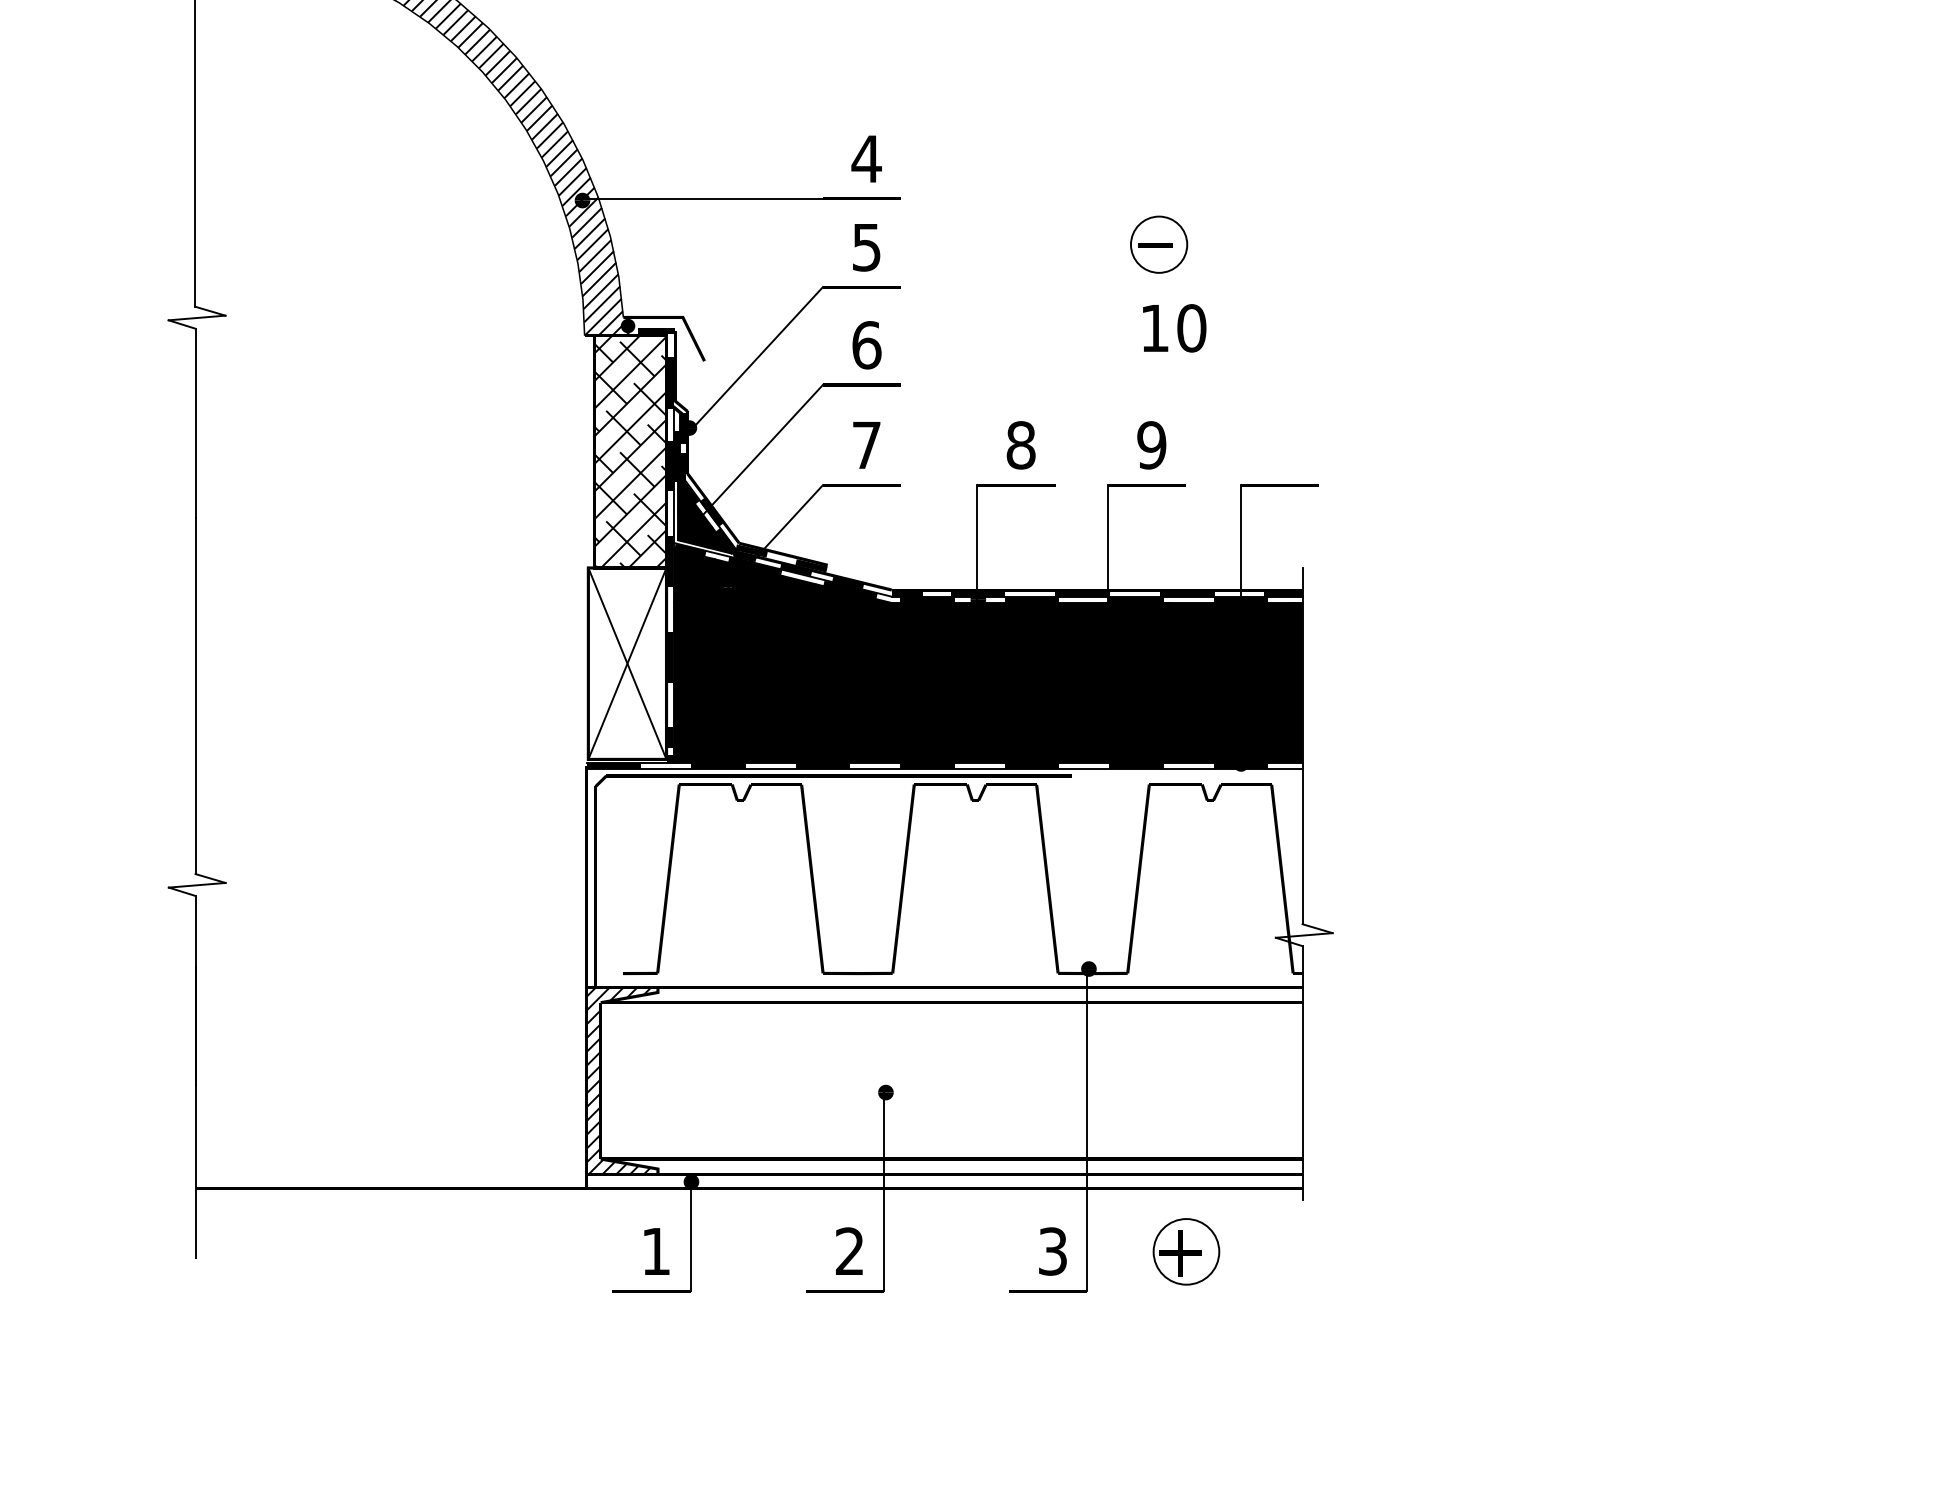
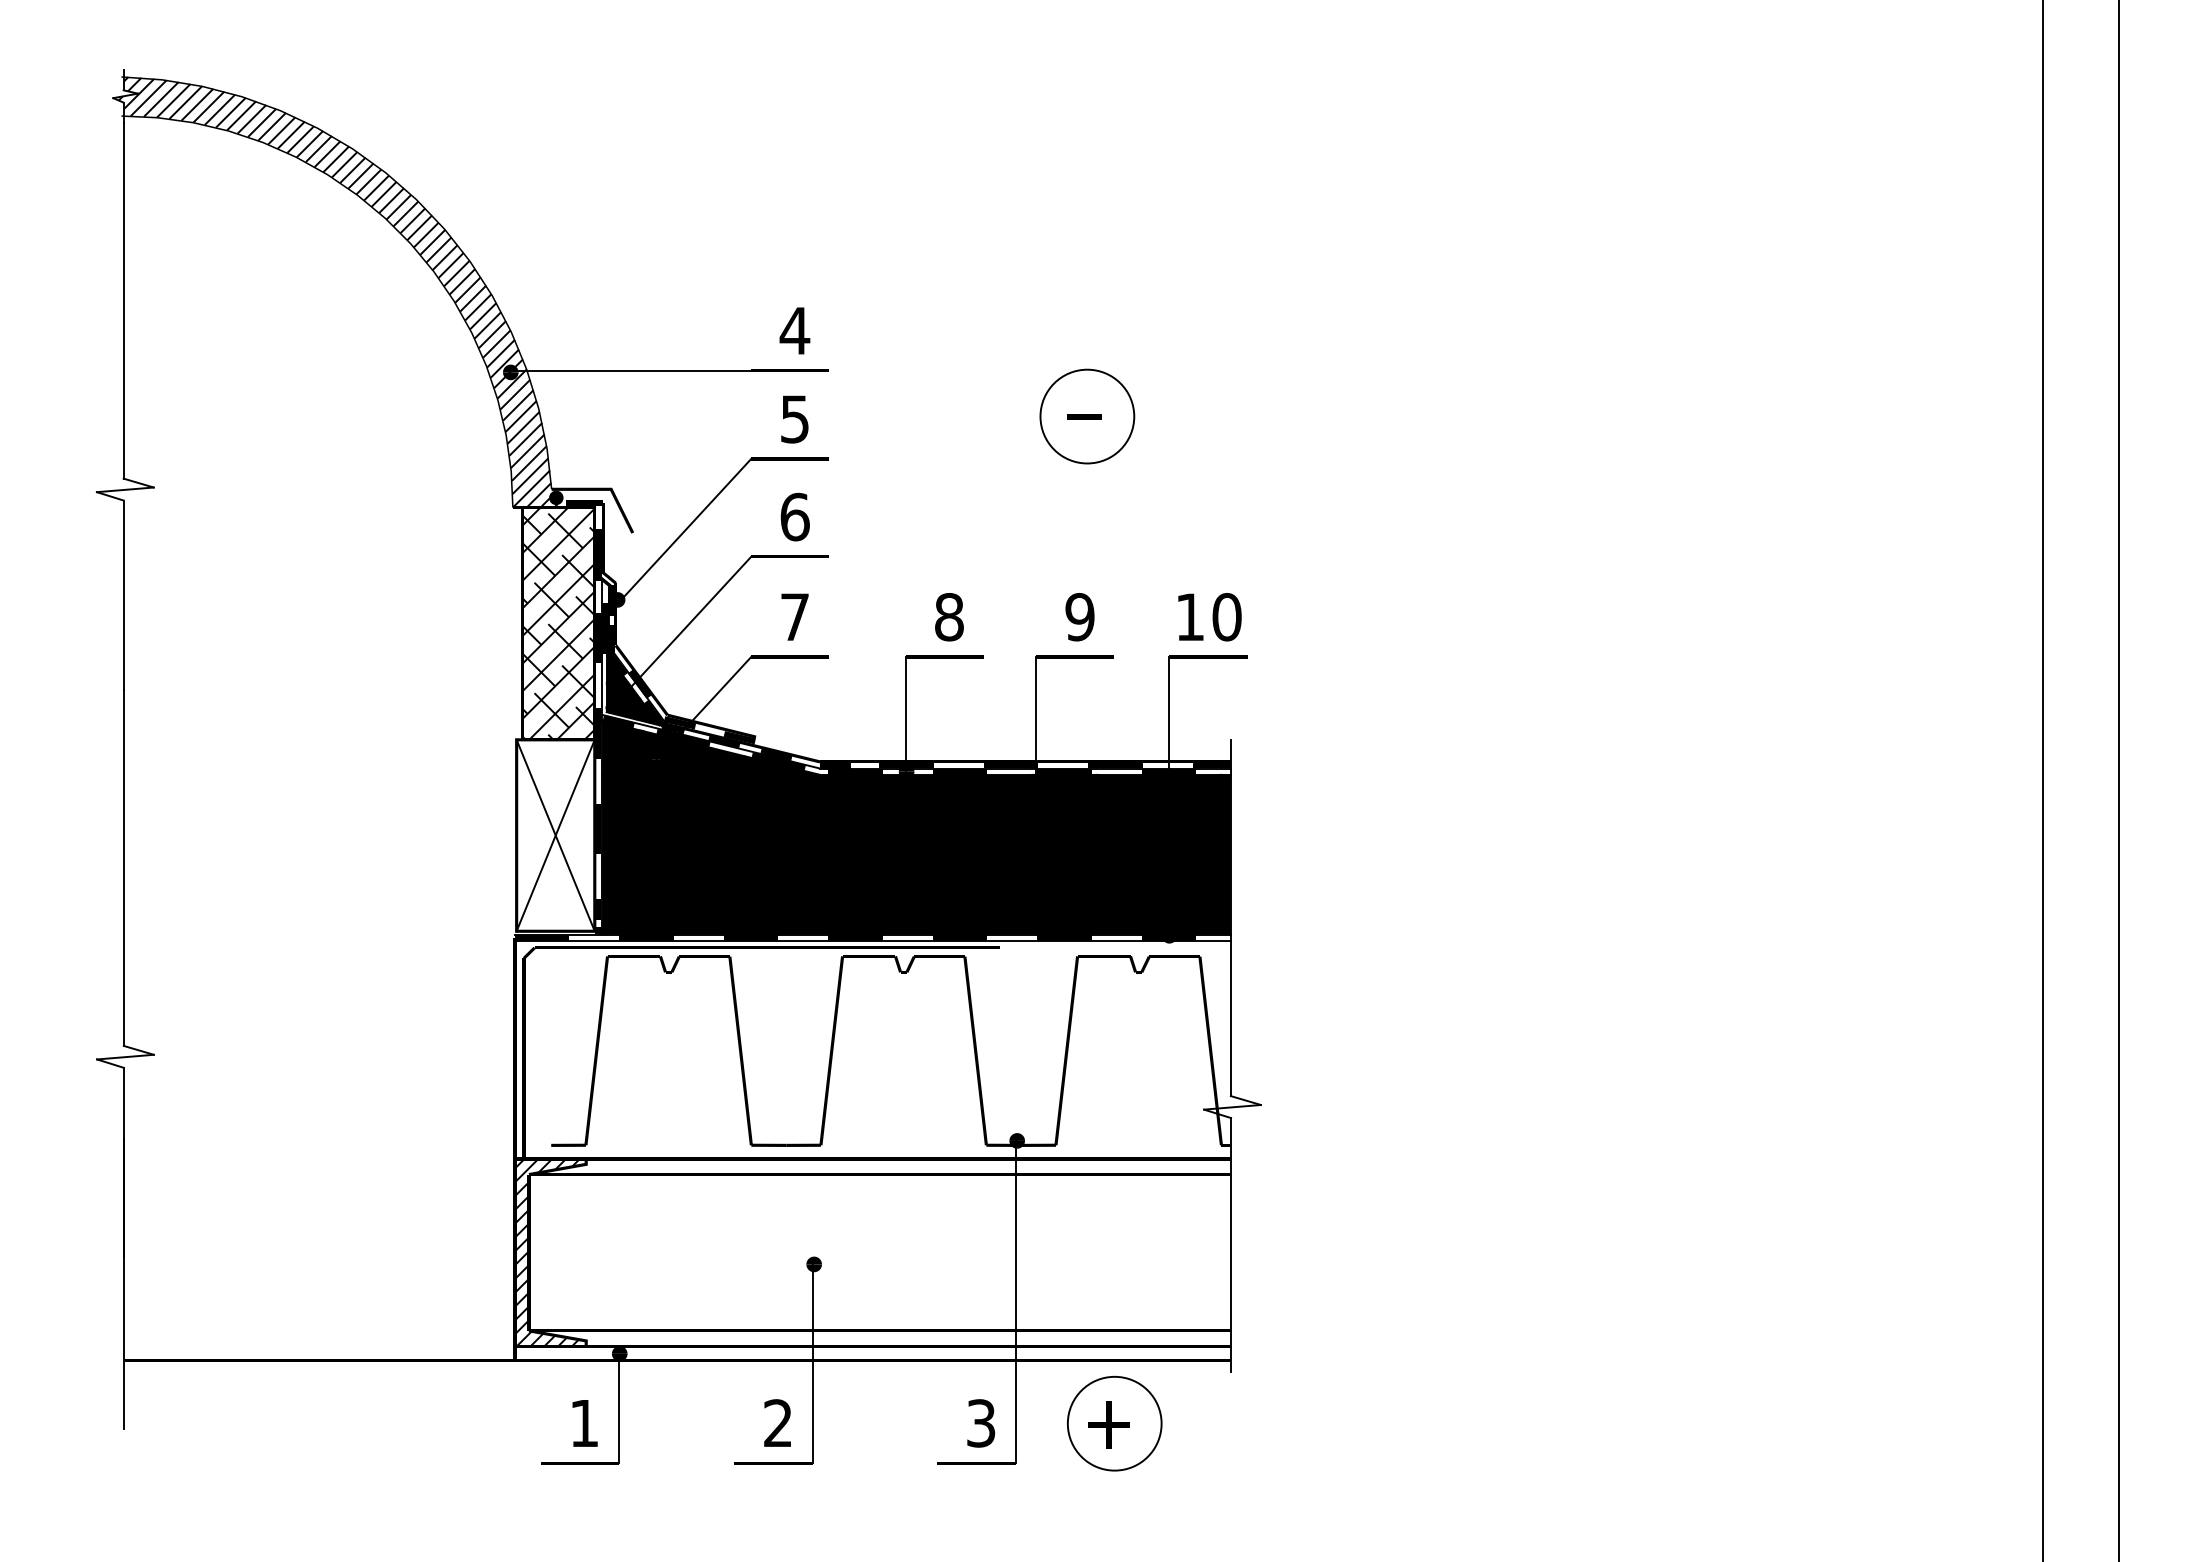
circle: (1159, 244) -> (1087, 416), size x1.67
text: (1174, 328) -> (1209, 617), moved
circle: (1186, 1251) -> (1114, 1423), size x1.43

